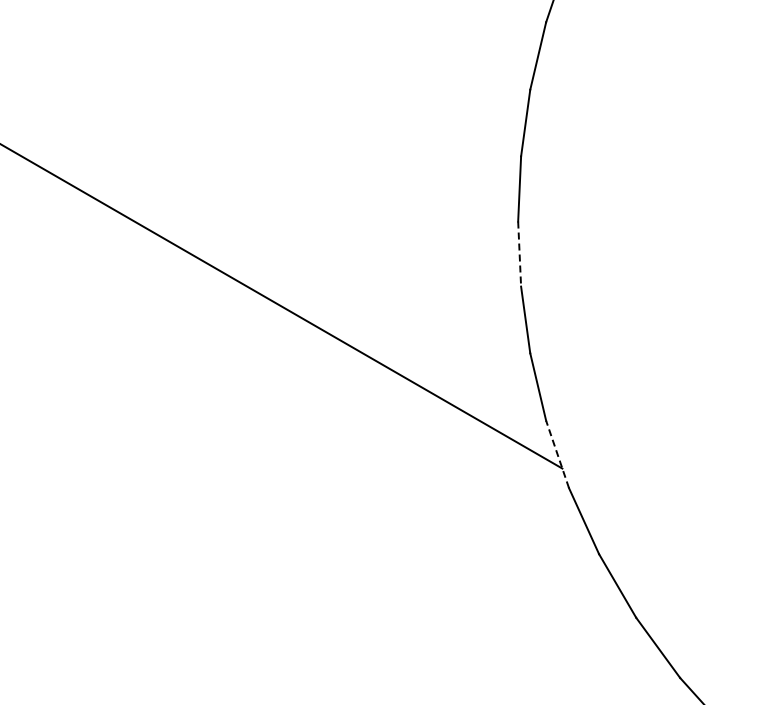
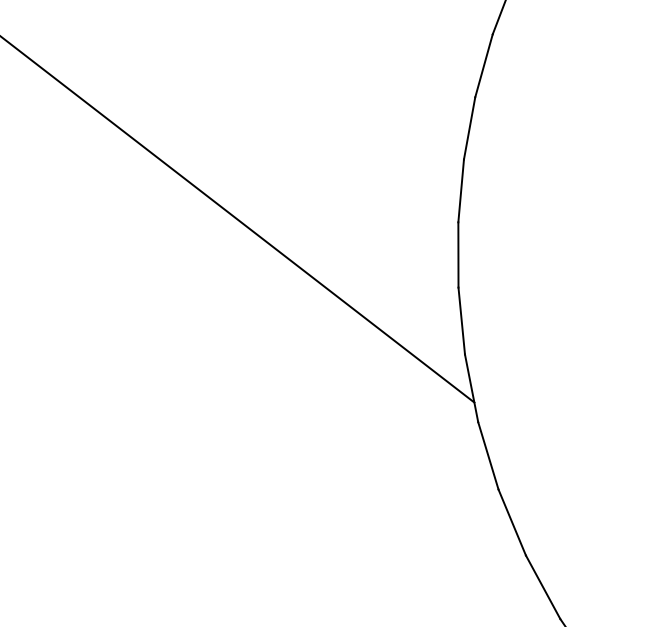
line: (519, 254) -> (460, 191), dashed -> solid
line: (557, 454) -> (471, 388), dashed -> solid

